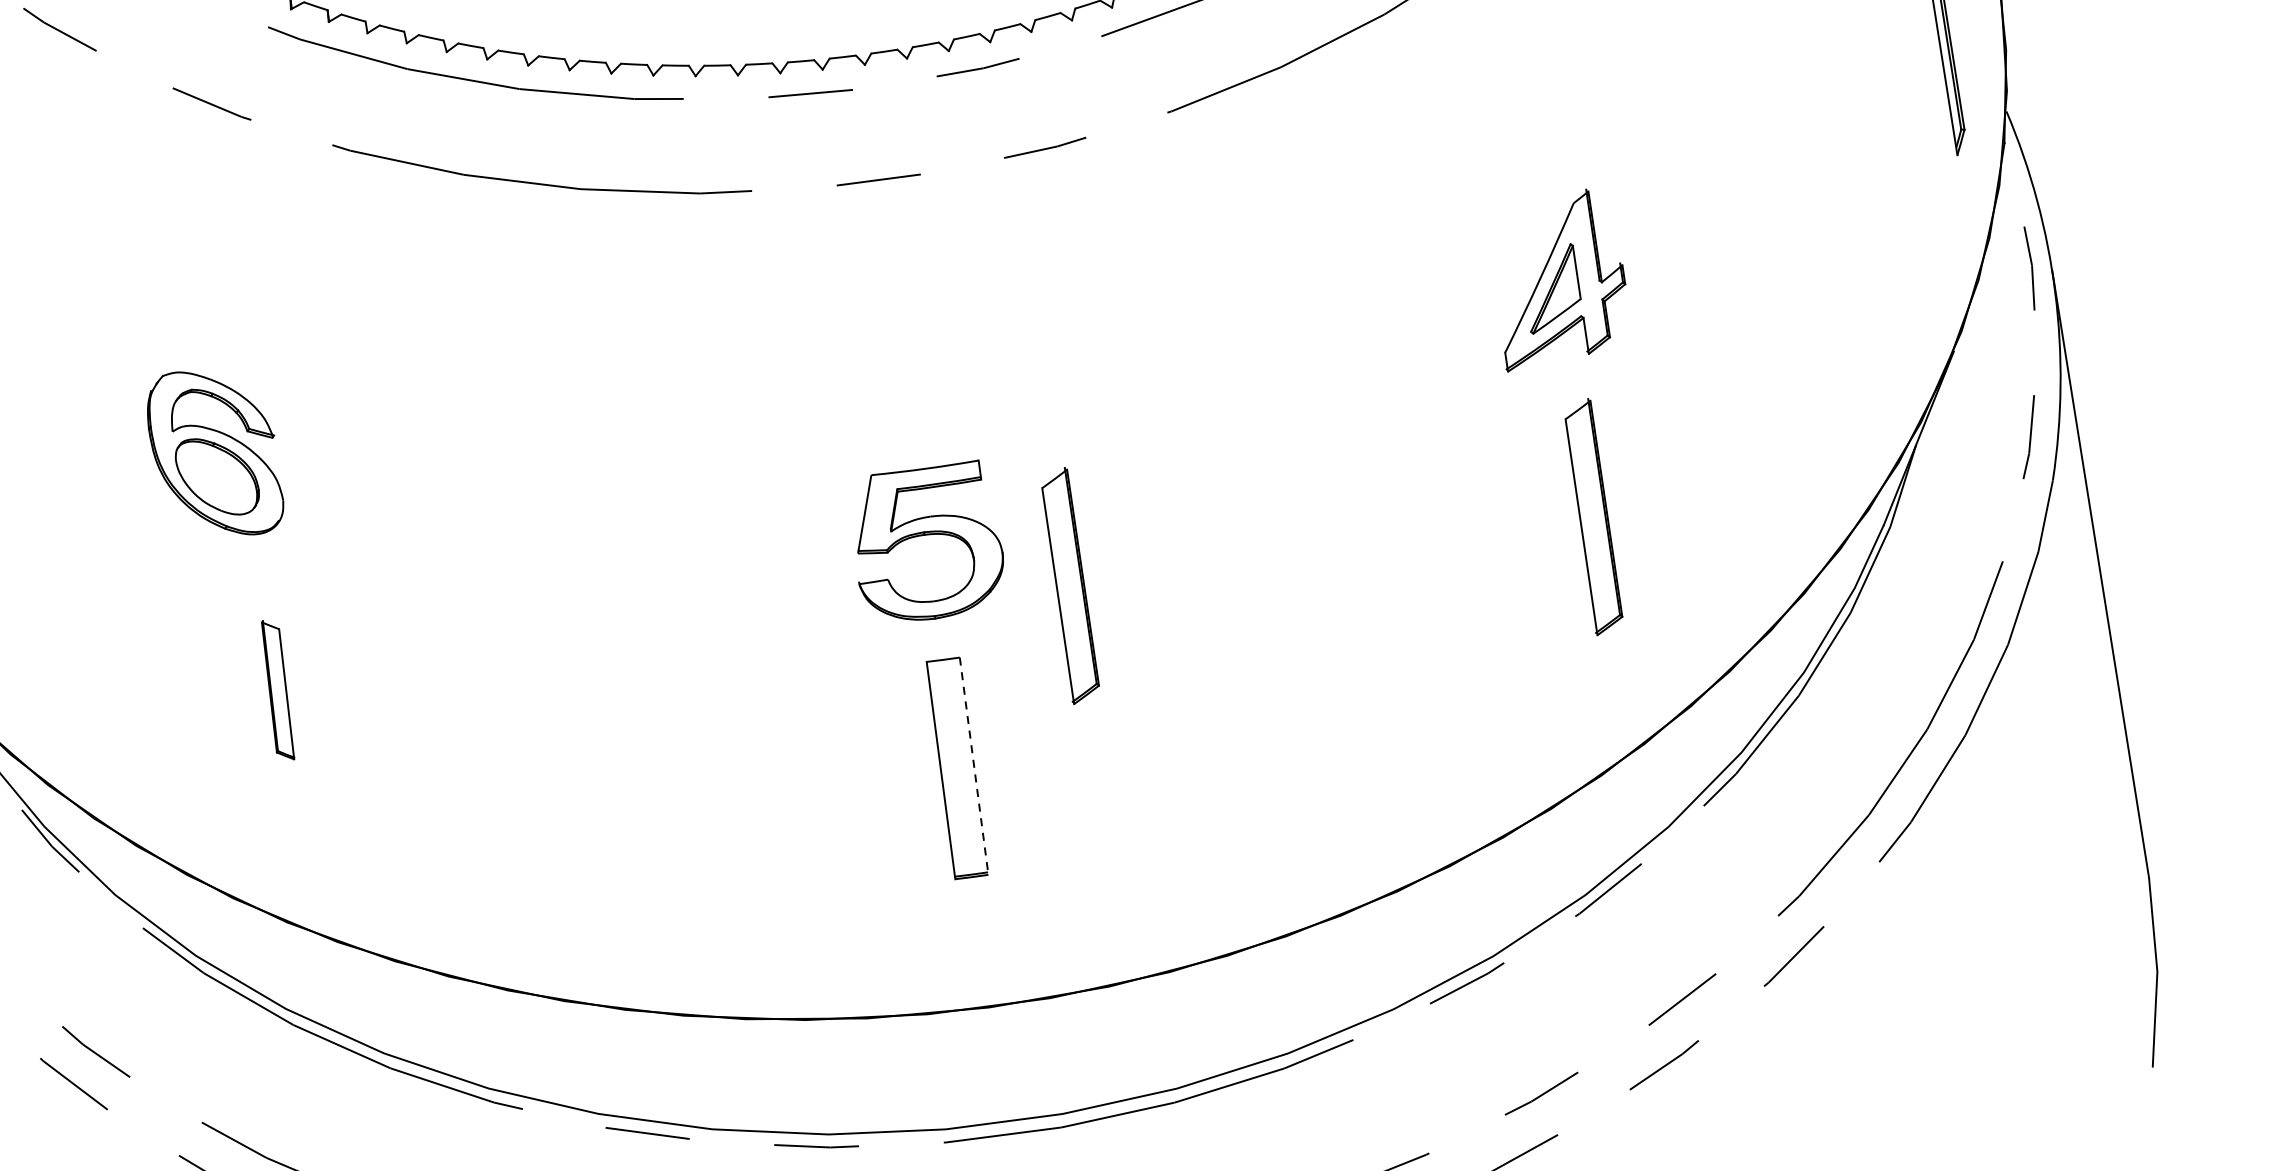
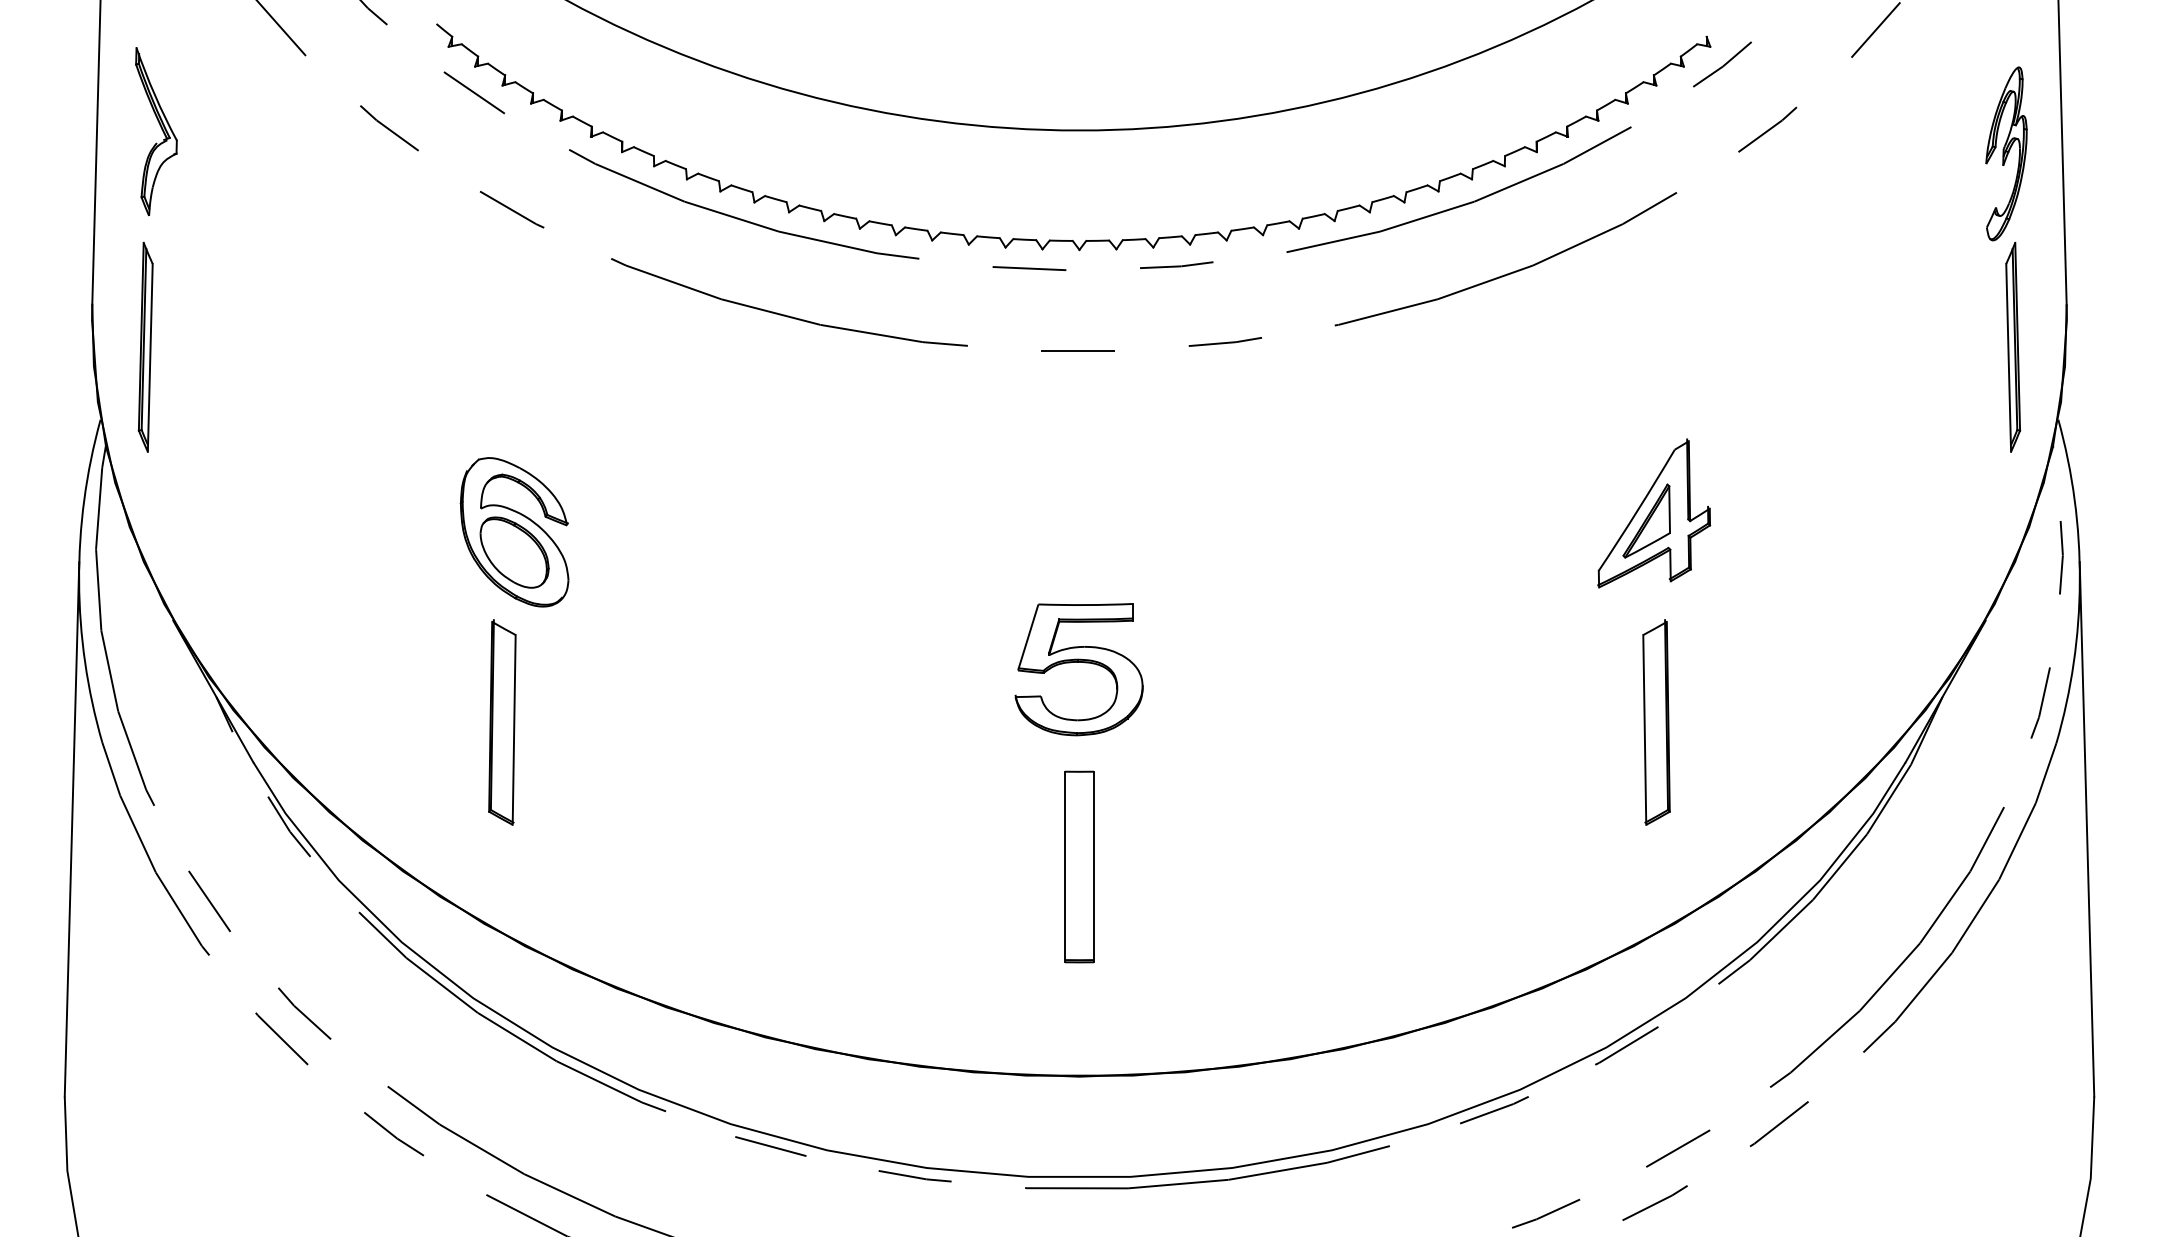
part: (214, 453) -> (514, 532), moved
part: (1070, 585) -> (1197, 722), removed
part: (278, 690) -> (502, 722), size x1.67
line: (974, 766) -> (1094, 867), dashed -> solid

